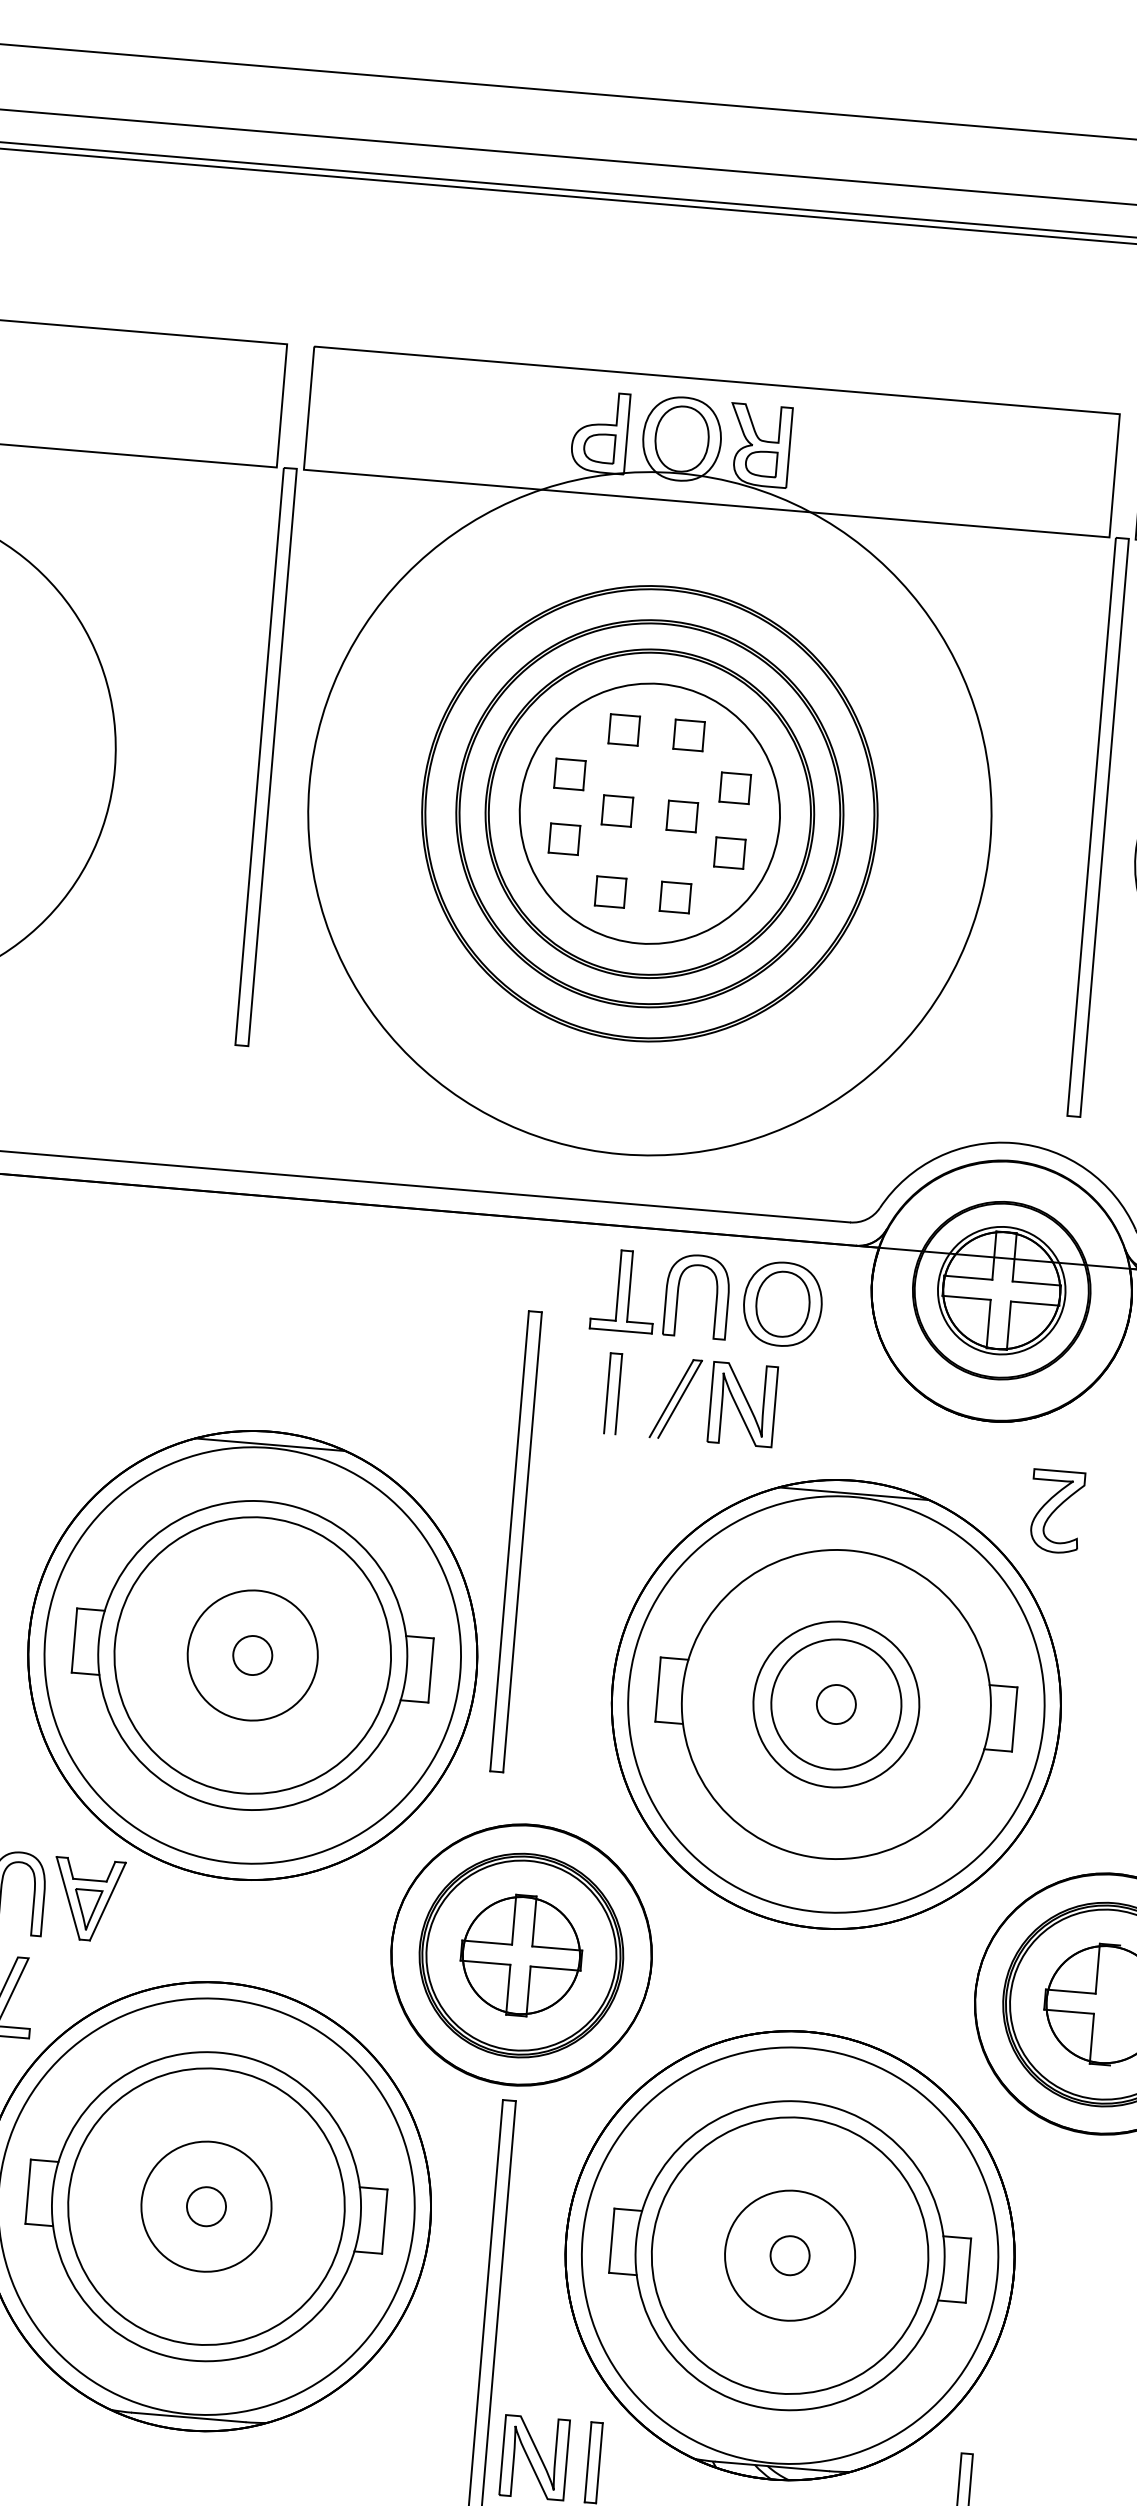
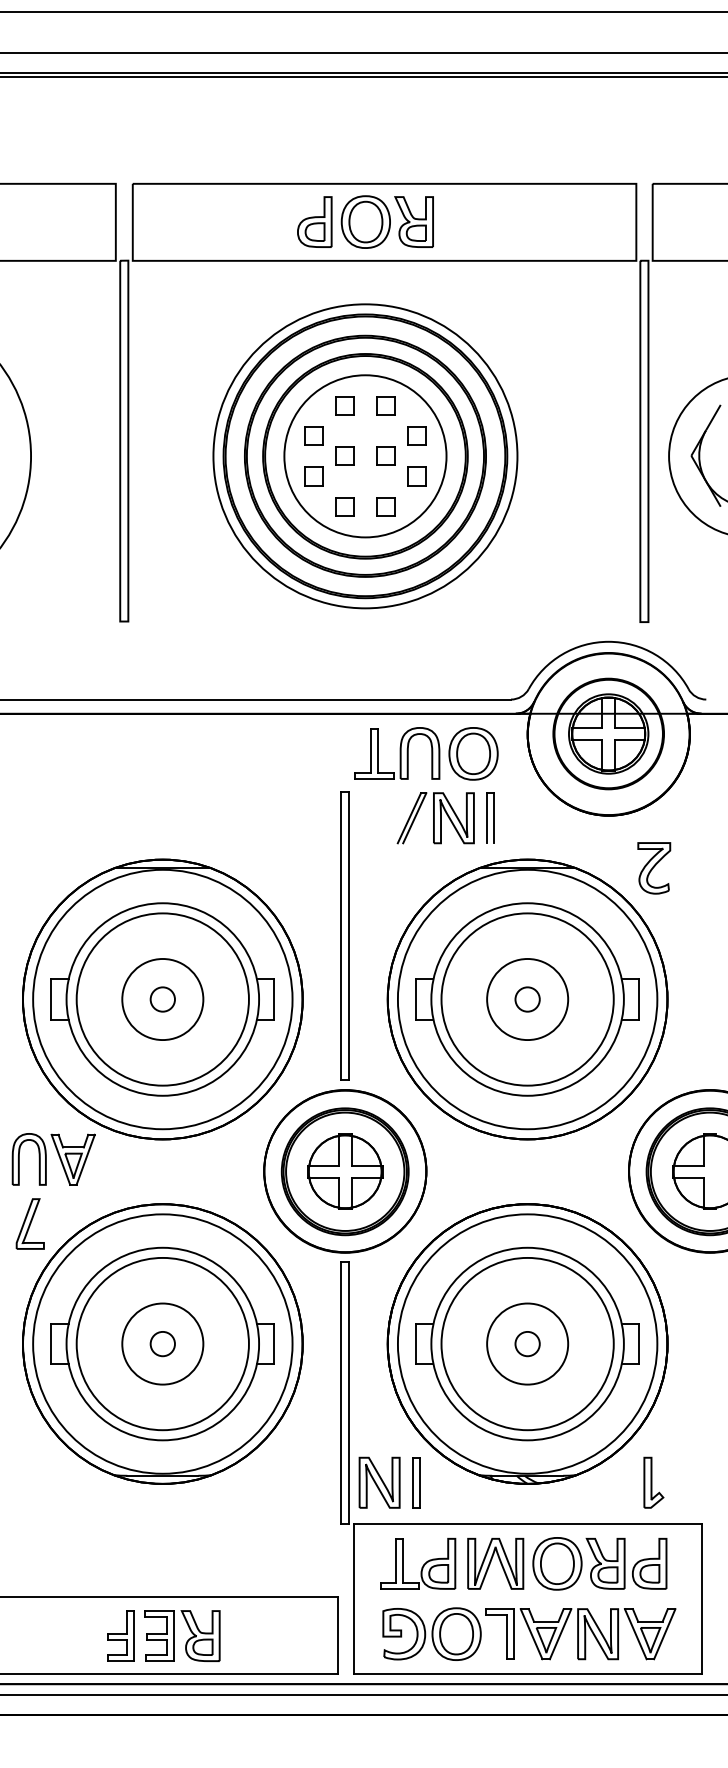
circle: (649, 814) -> (365, 456), size x0.71
part: (612, 1392) -> (490, 817), moved
part: (514, 1540) -> (344, 935), moved
circle: (836, 1704) -> (527, 999), size x1.67

